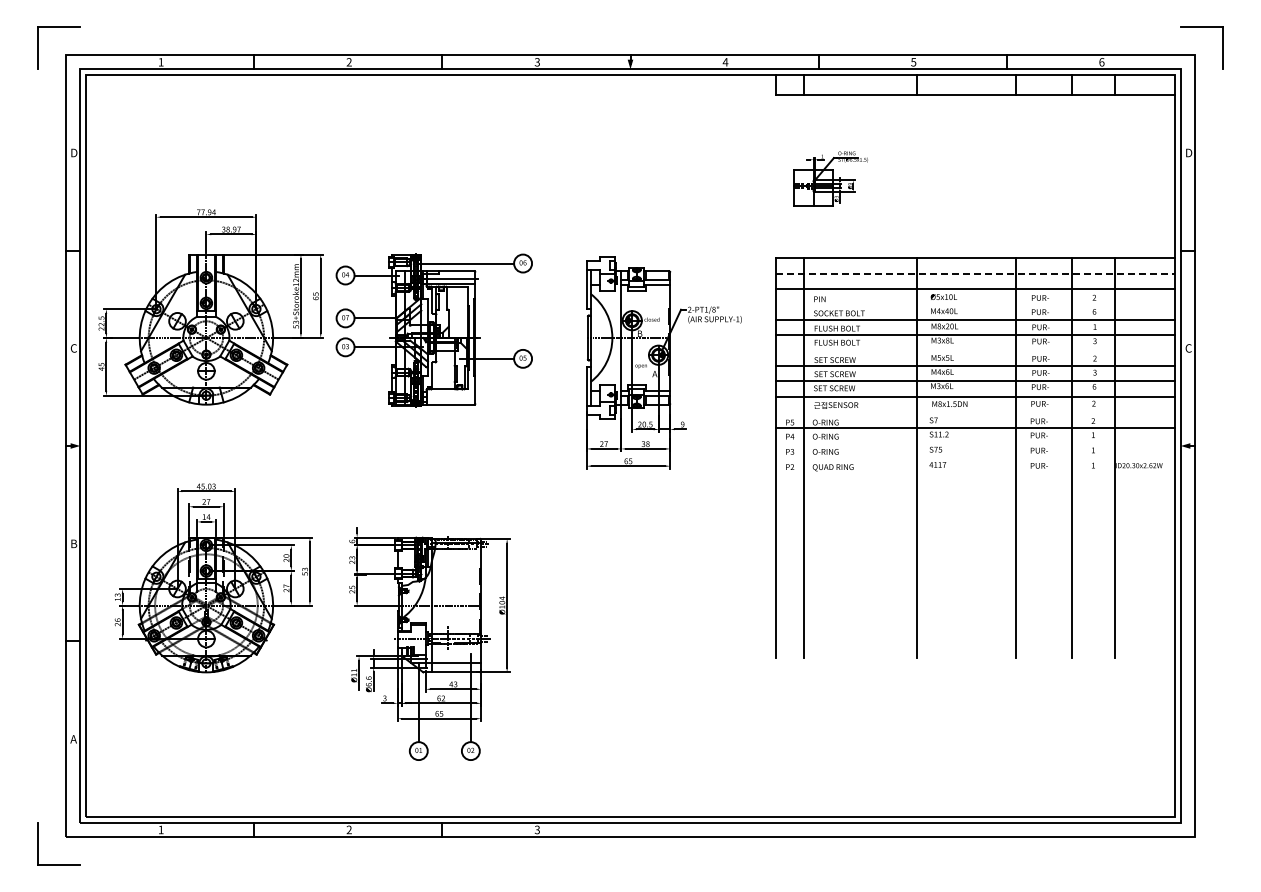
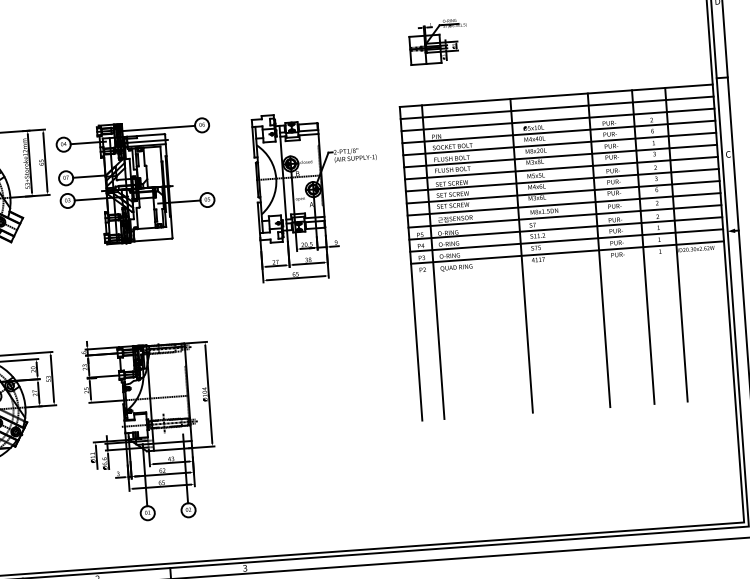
line: (975, 273) -> (557, 107), dashed -> solid
line: (975, 304) -> (558, 132), added
line: (975, 350) -> (561, 168), added
line: (975, 412) -> (564, 216), added
line: (975, 442) -> (566, 240), added
line: (975, 458) -> (567, 252), added

